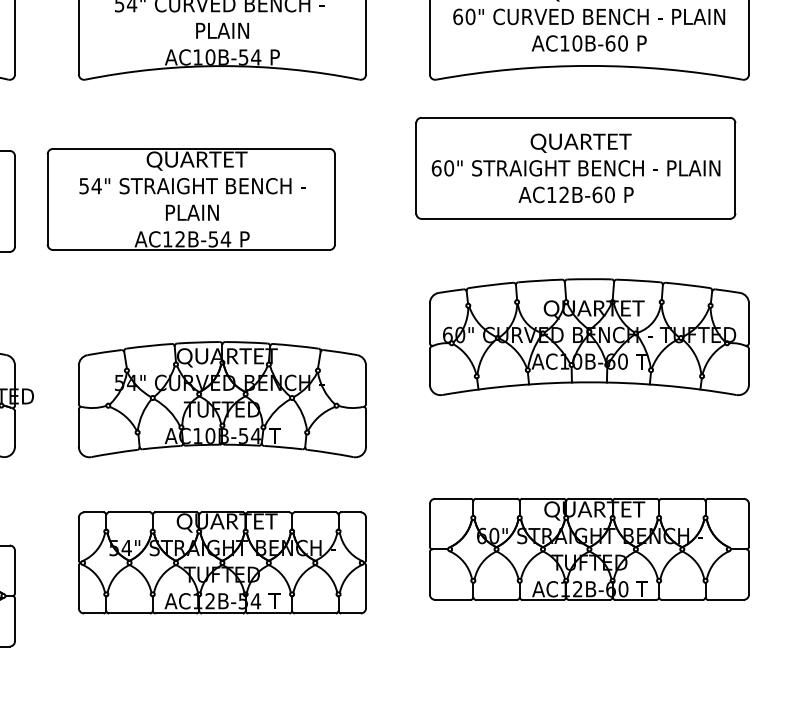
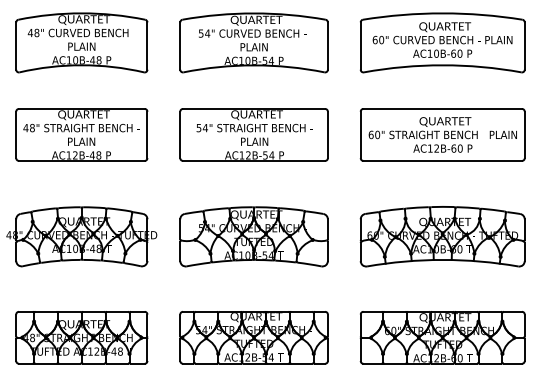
part: (575, 167) -> (442, 134), moved
part: (190, 198) -> (253, 134), moved
part: (588, 336) -> (442, 236), moved
part: (588, 548) -> (442, 337), moved
part: (221, 562) -> (253, 337), moved

